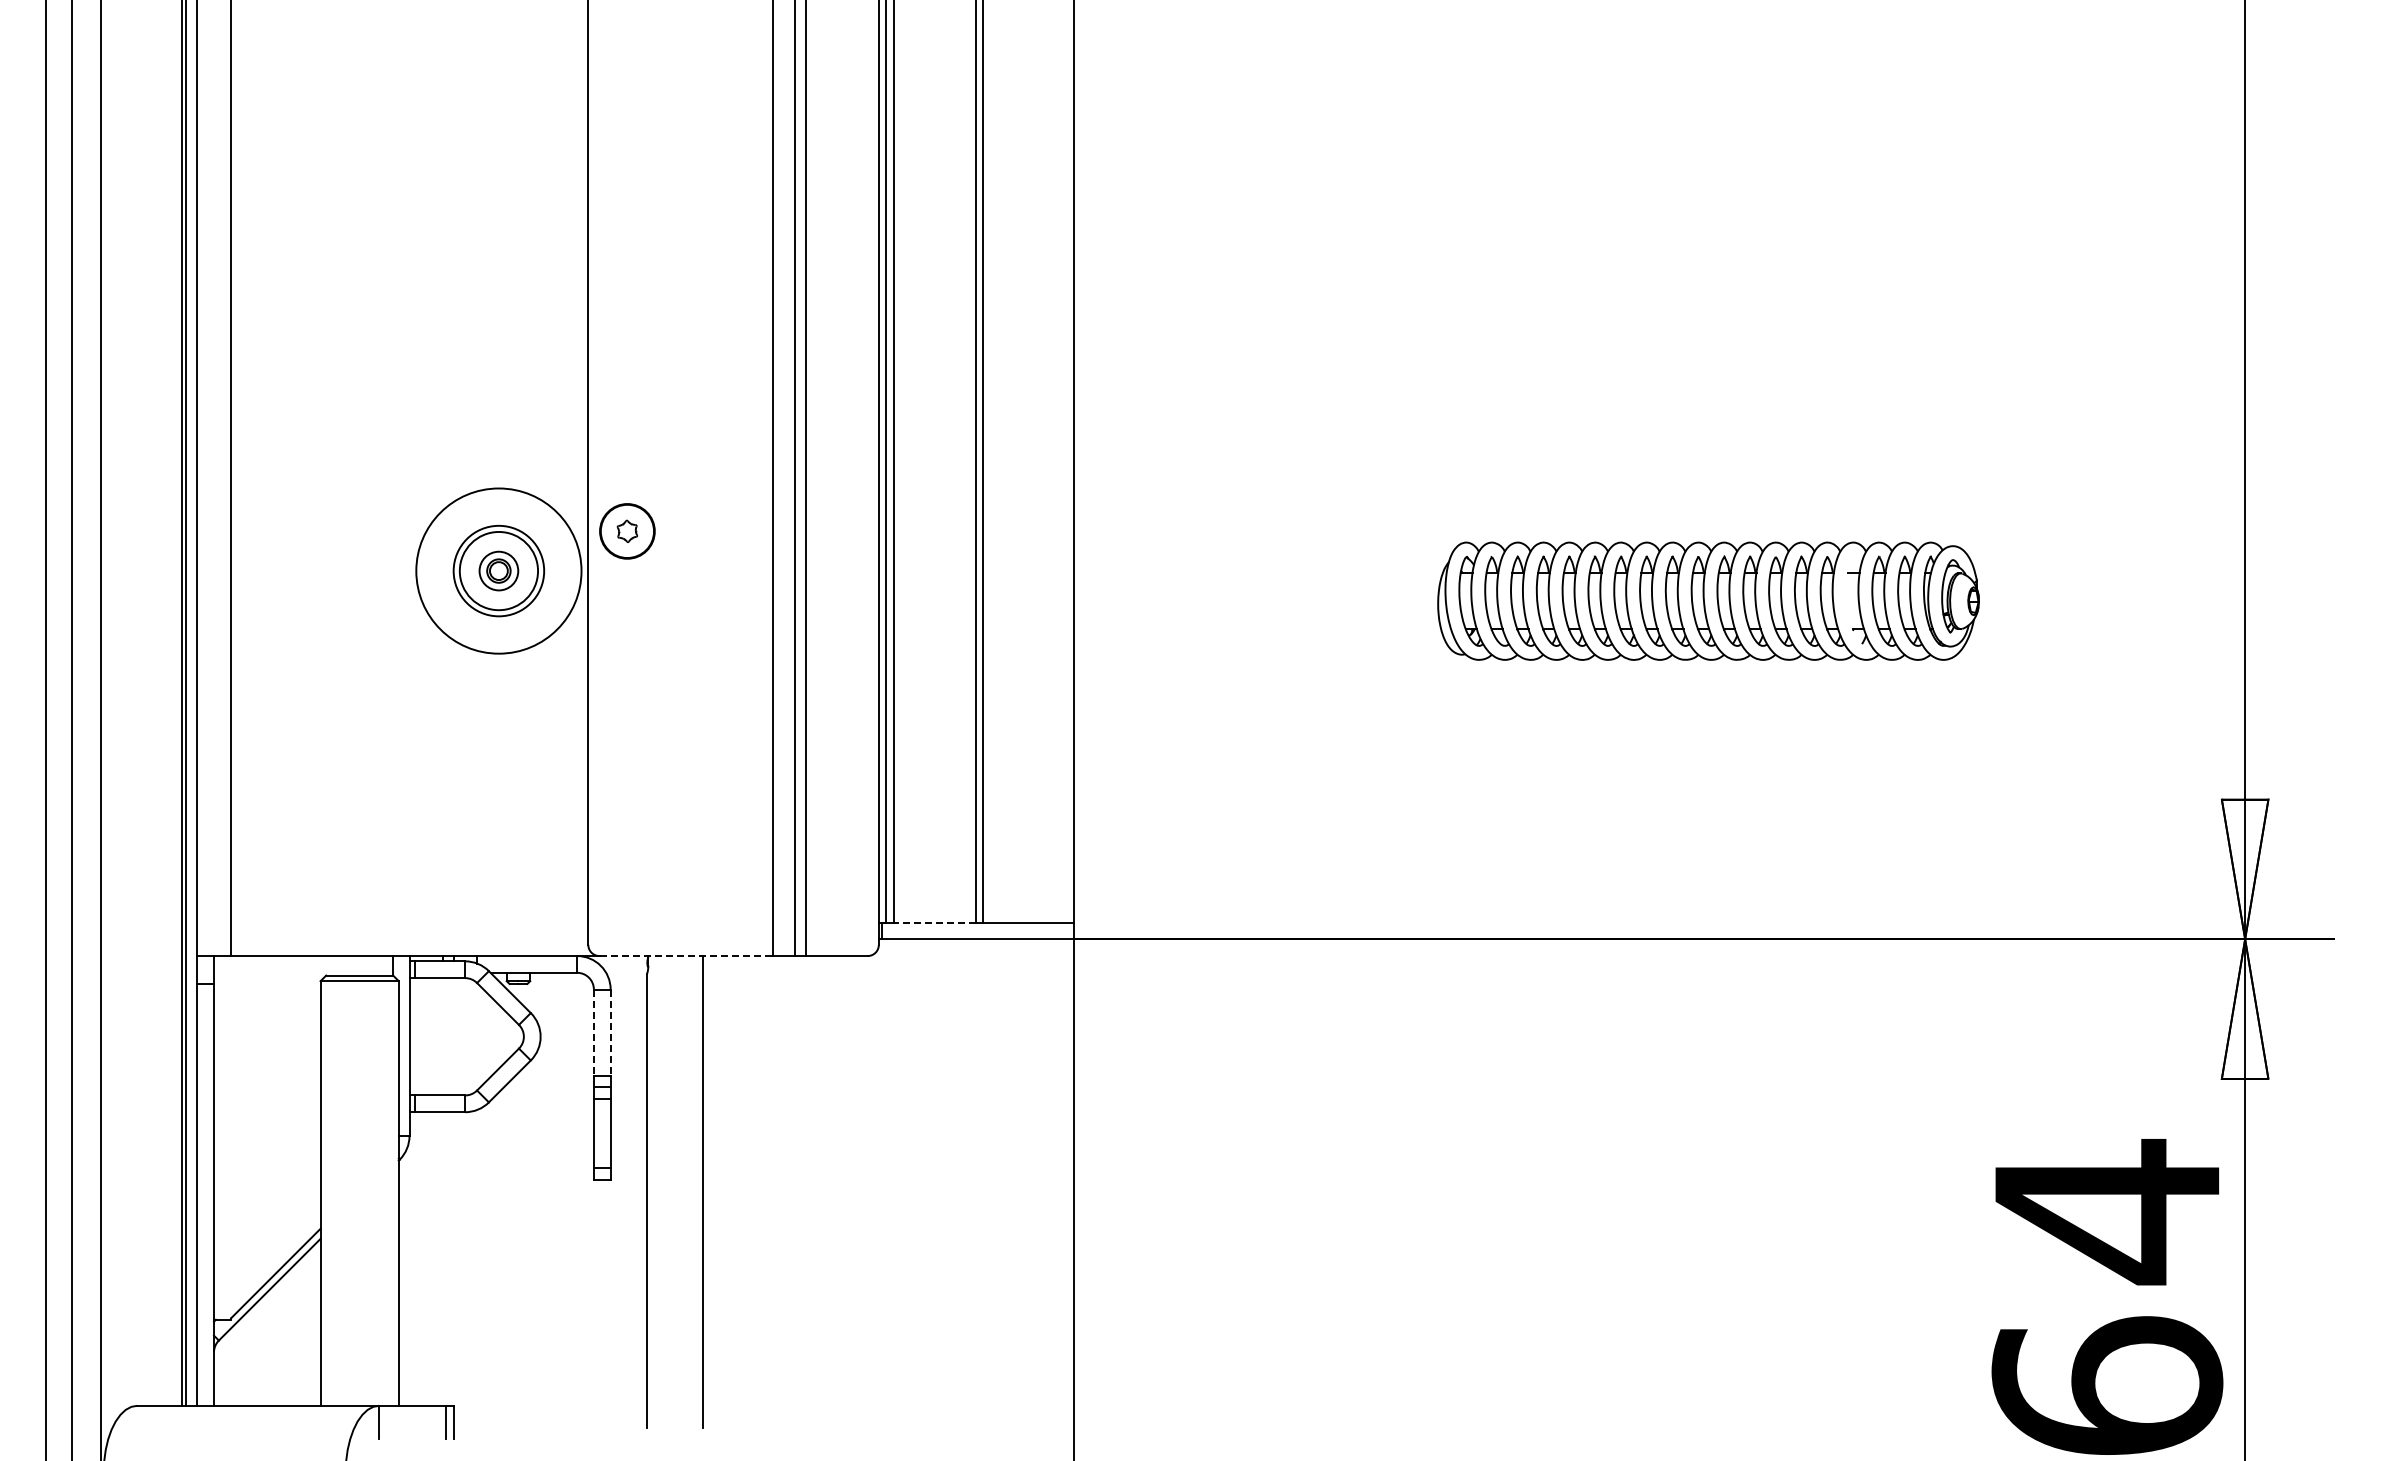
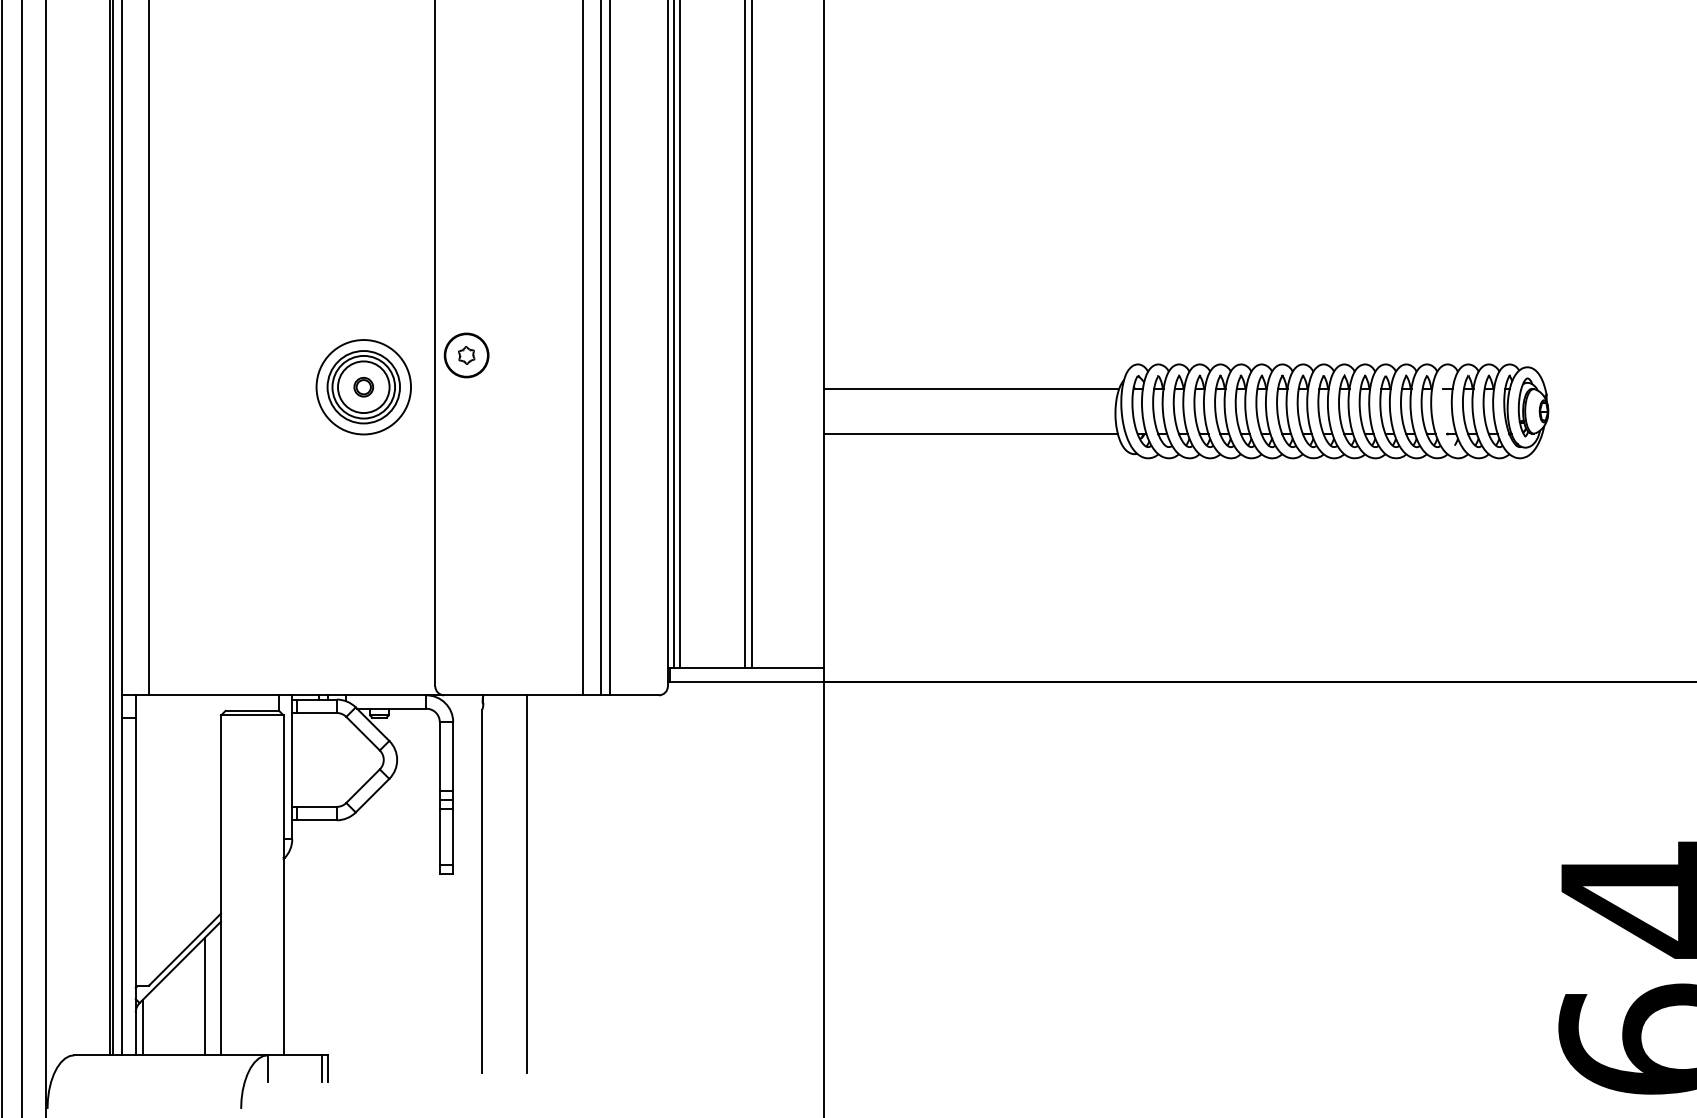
circle: (498, 570) -> (363, 386), size x1.67
circle: (498, 571) -> (363, 387), size x0.71
line: (1258, 573) -> (971, 389), added
line: (1257, 629) -> (970, 433), added
line: (934, 922) -> (712, 668), dashed -> solid
line: (686, 956) -> (513, 695), dashed -> solid
line: (593, 1033) -> (439, 757), dashed -> solid
line: (610, 1033) -> (453, 757), dashed -> solid
line: (300, 1331) -> (204, 995), added
line: (222, 1370) -> (142, 1027), added

